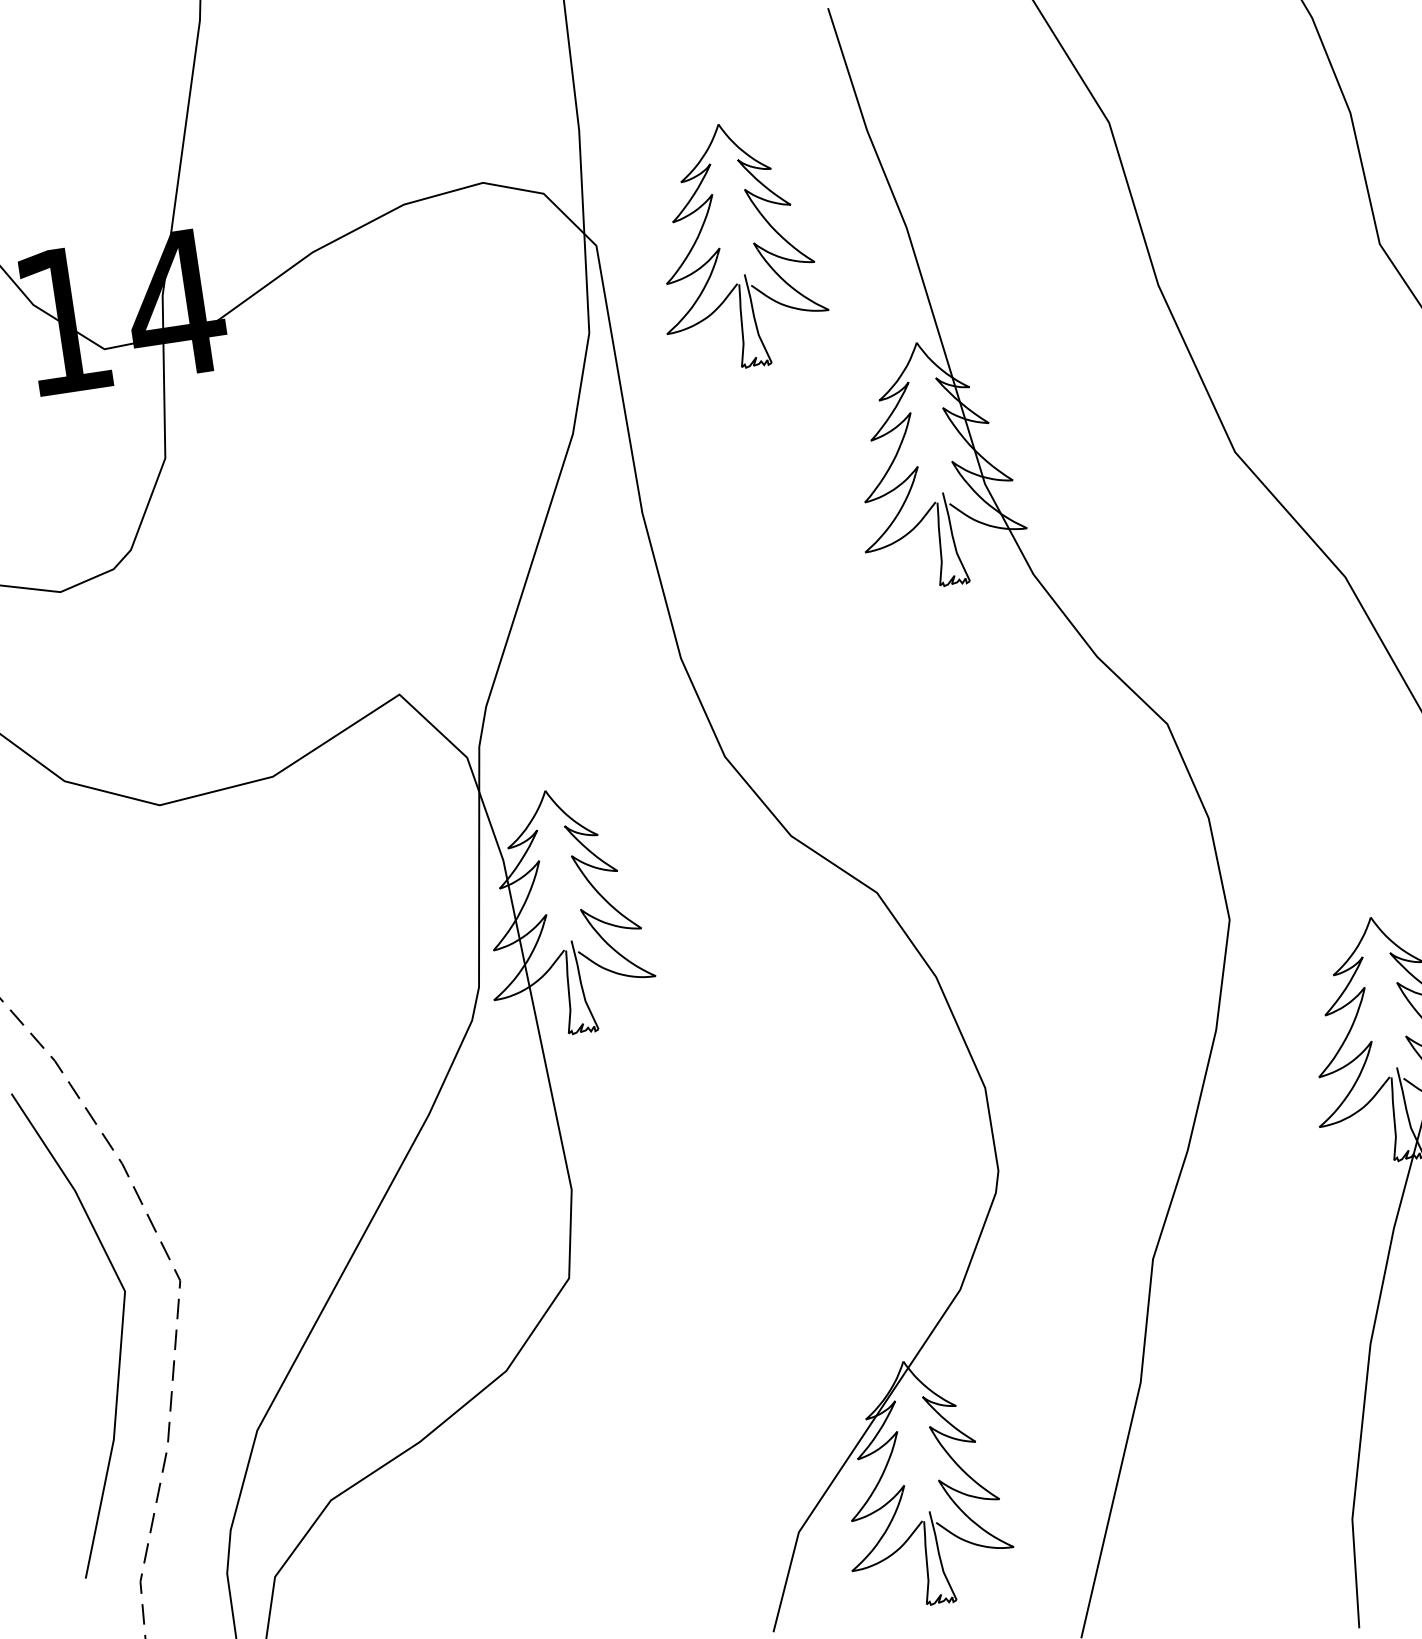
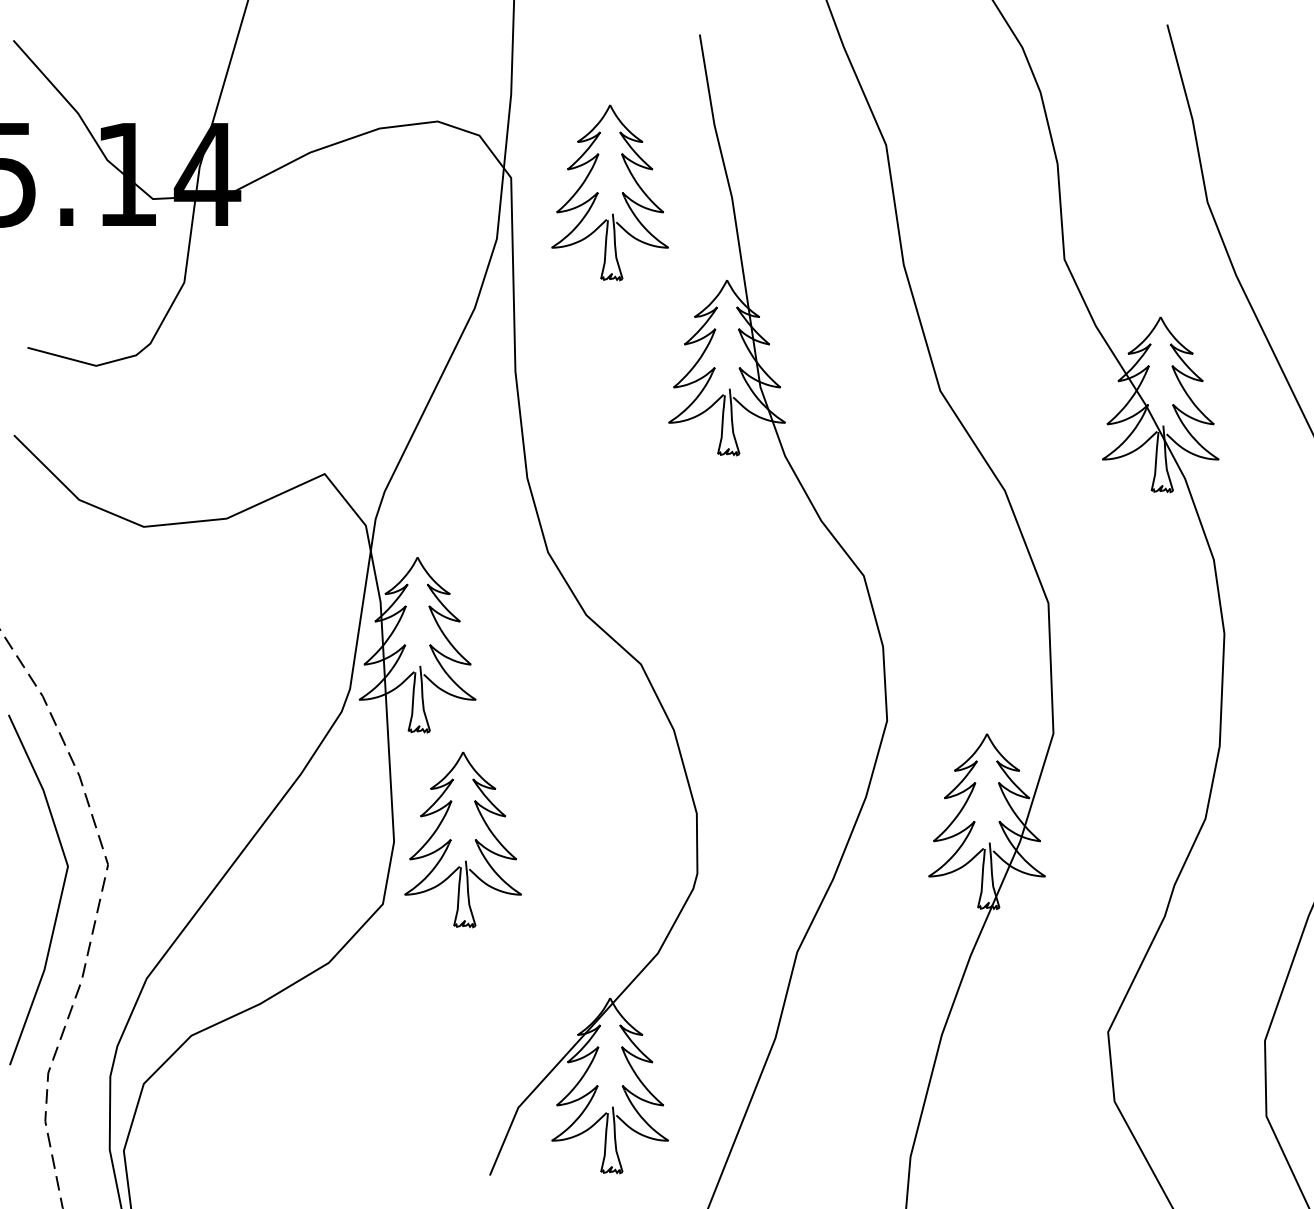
part: (650, 1174) -> (451, 839), added

